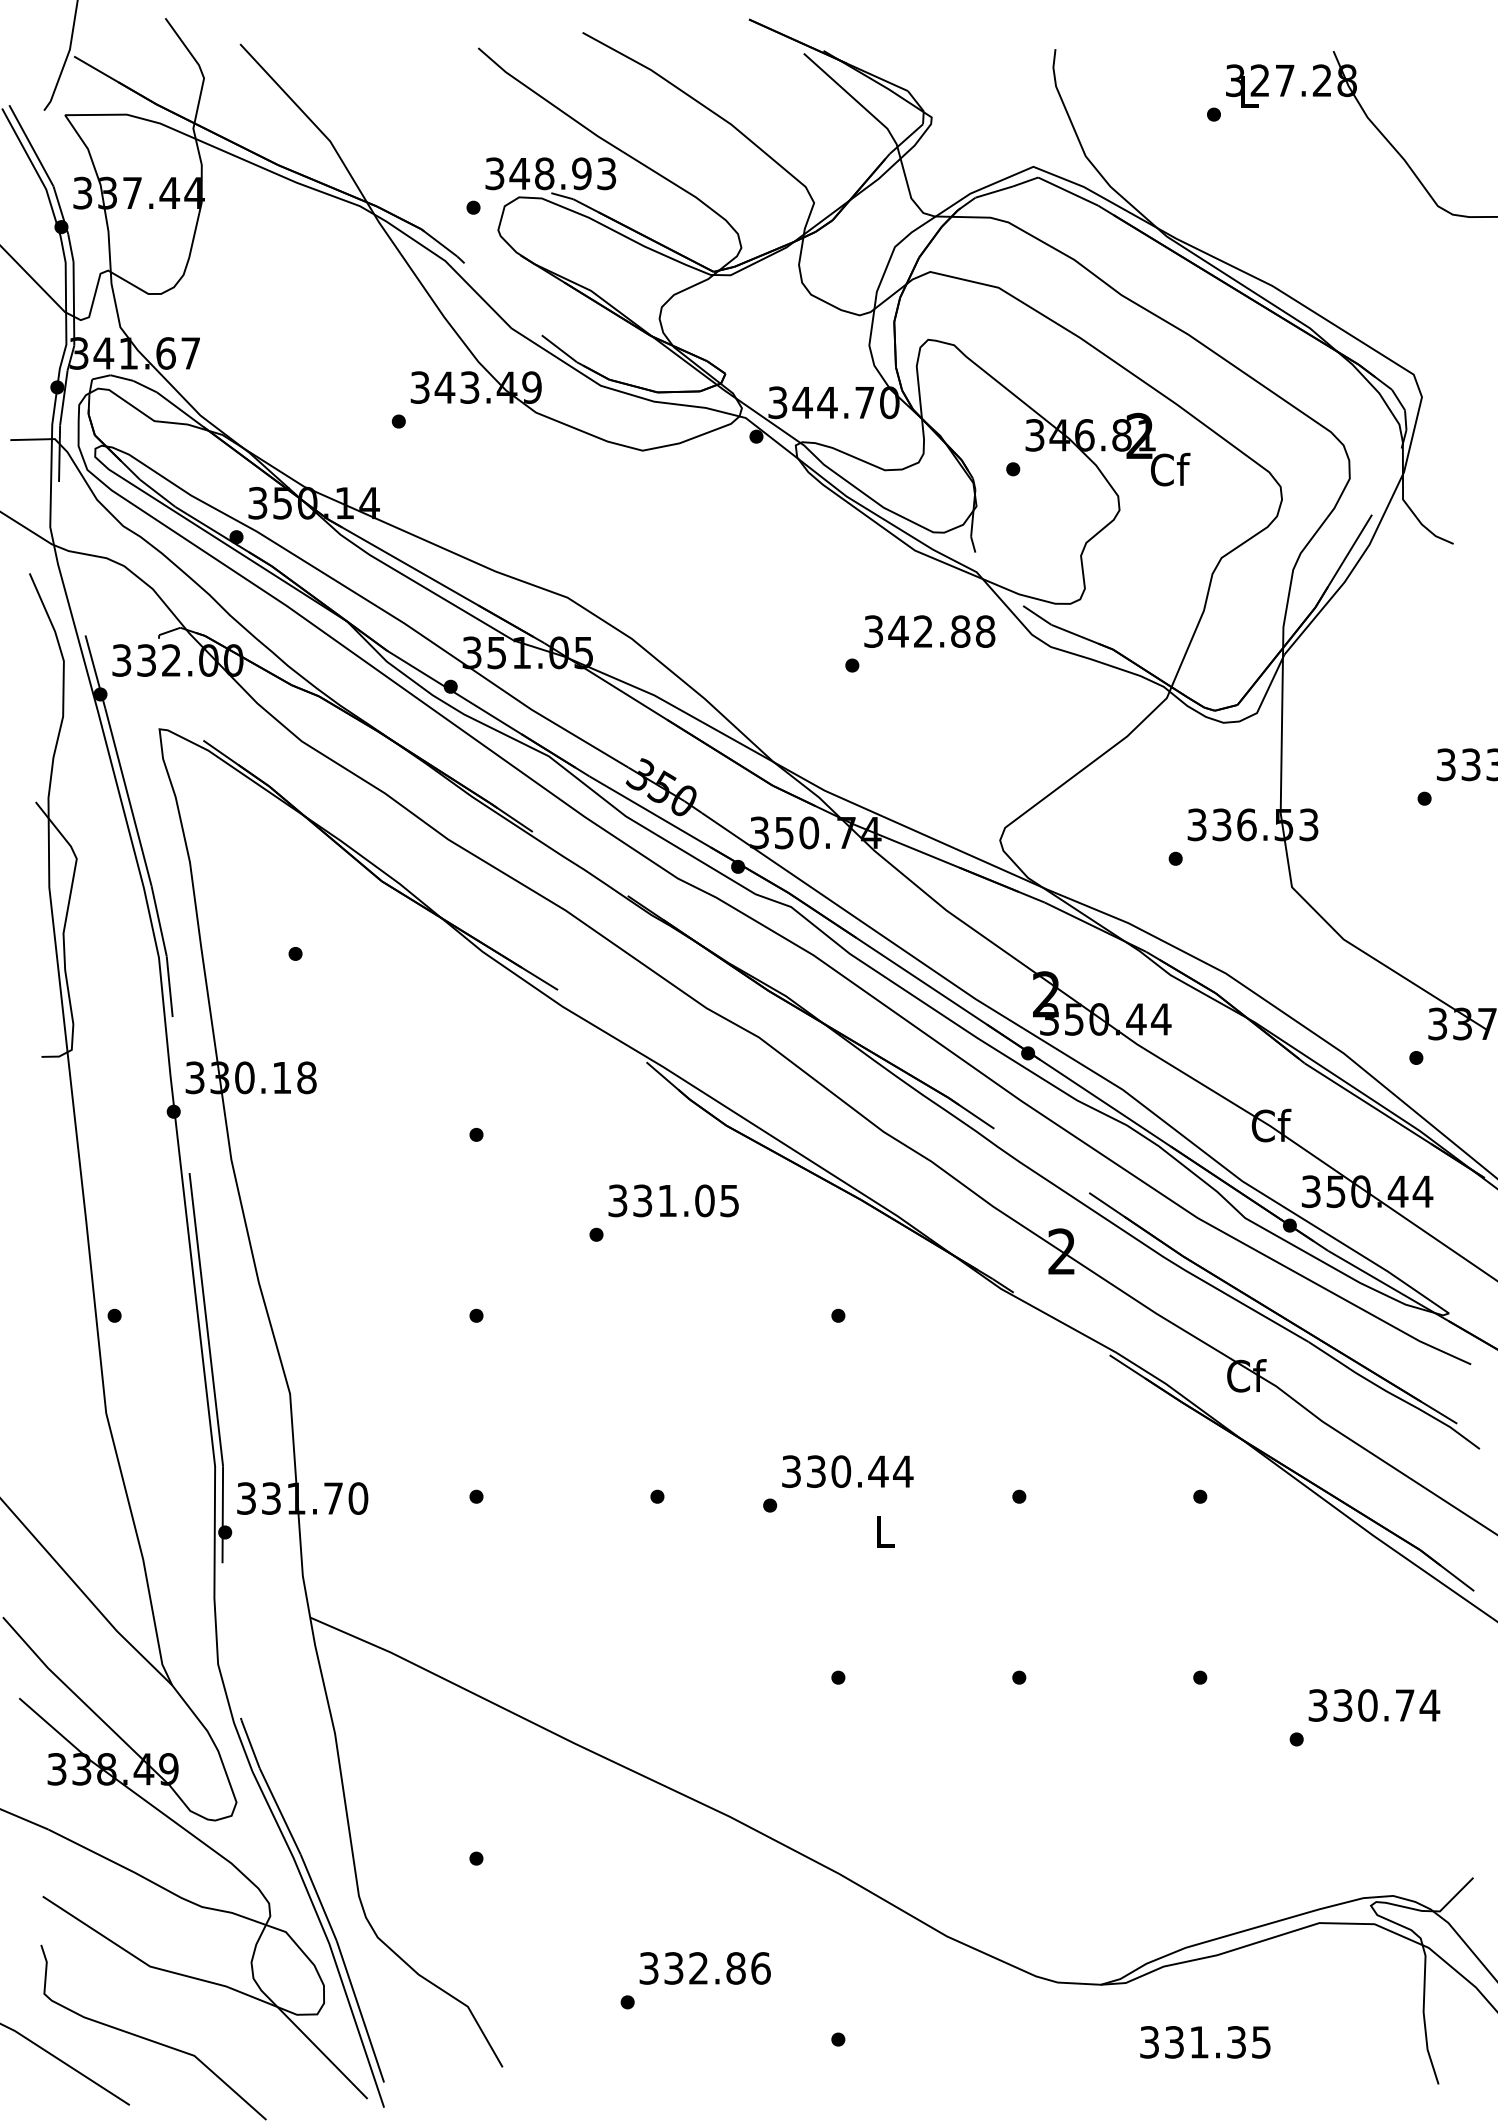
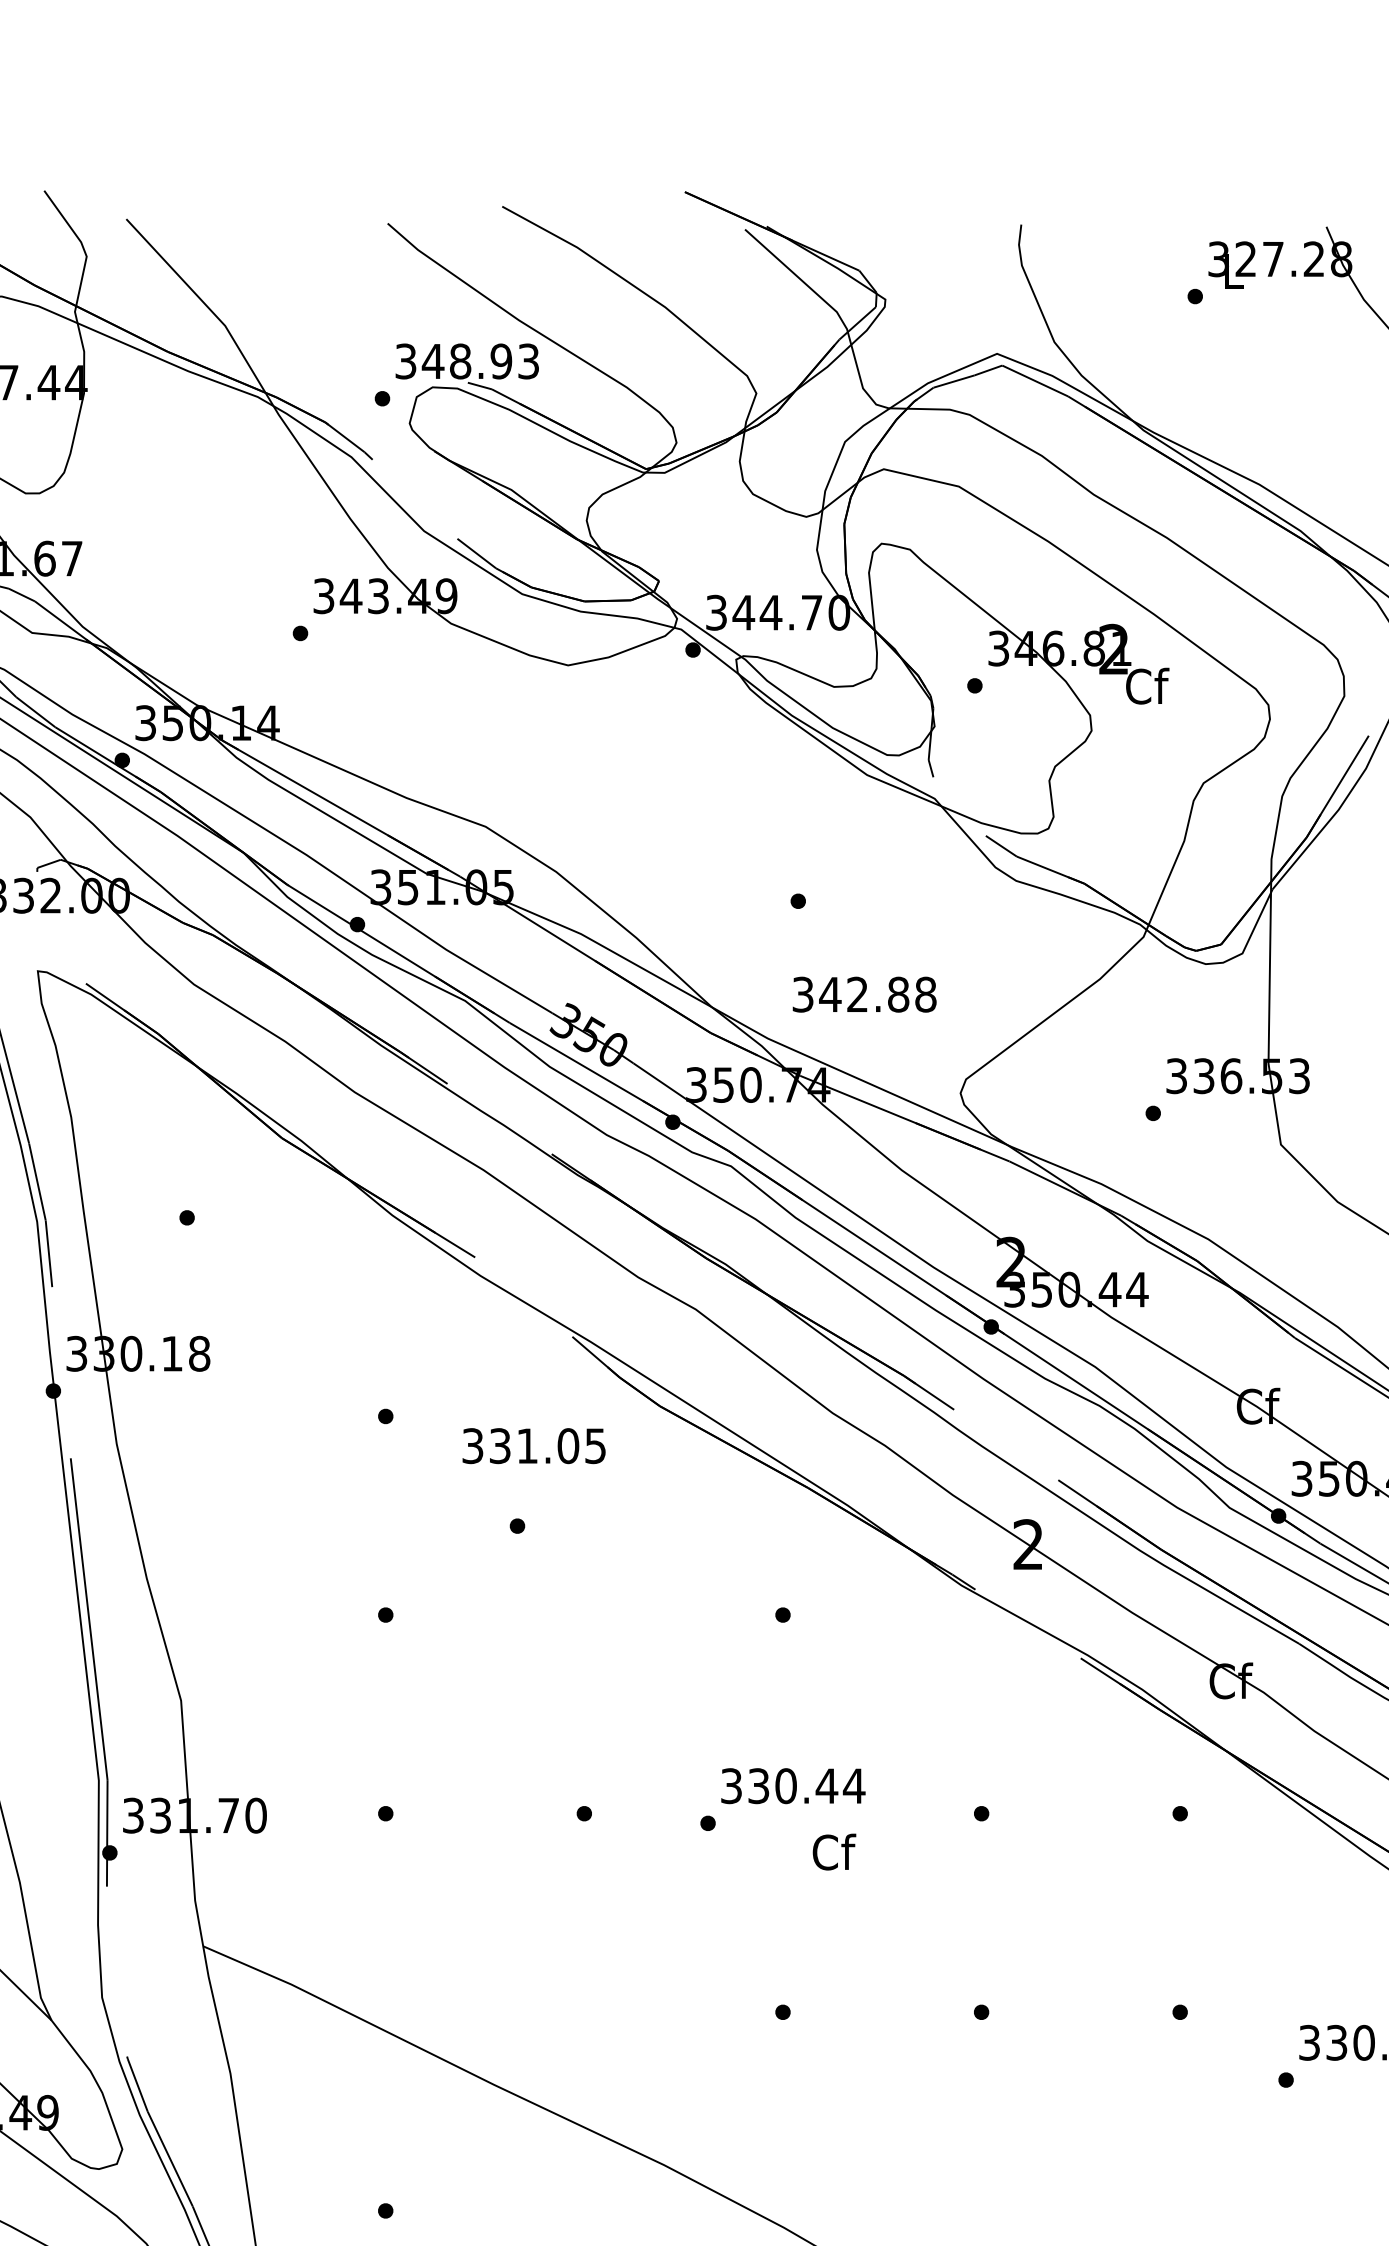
text: (929, 631) -> (864, 994), moved
text: (673, 1200) -> (533, 1445), moved
text: (885, 1531) -> (834, 1851), L -> Cf

